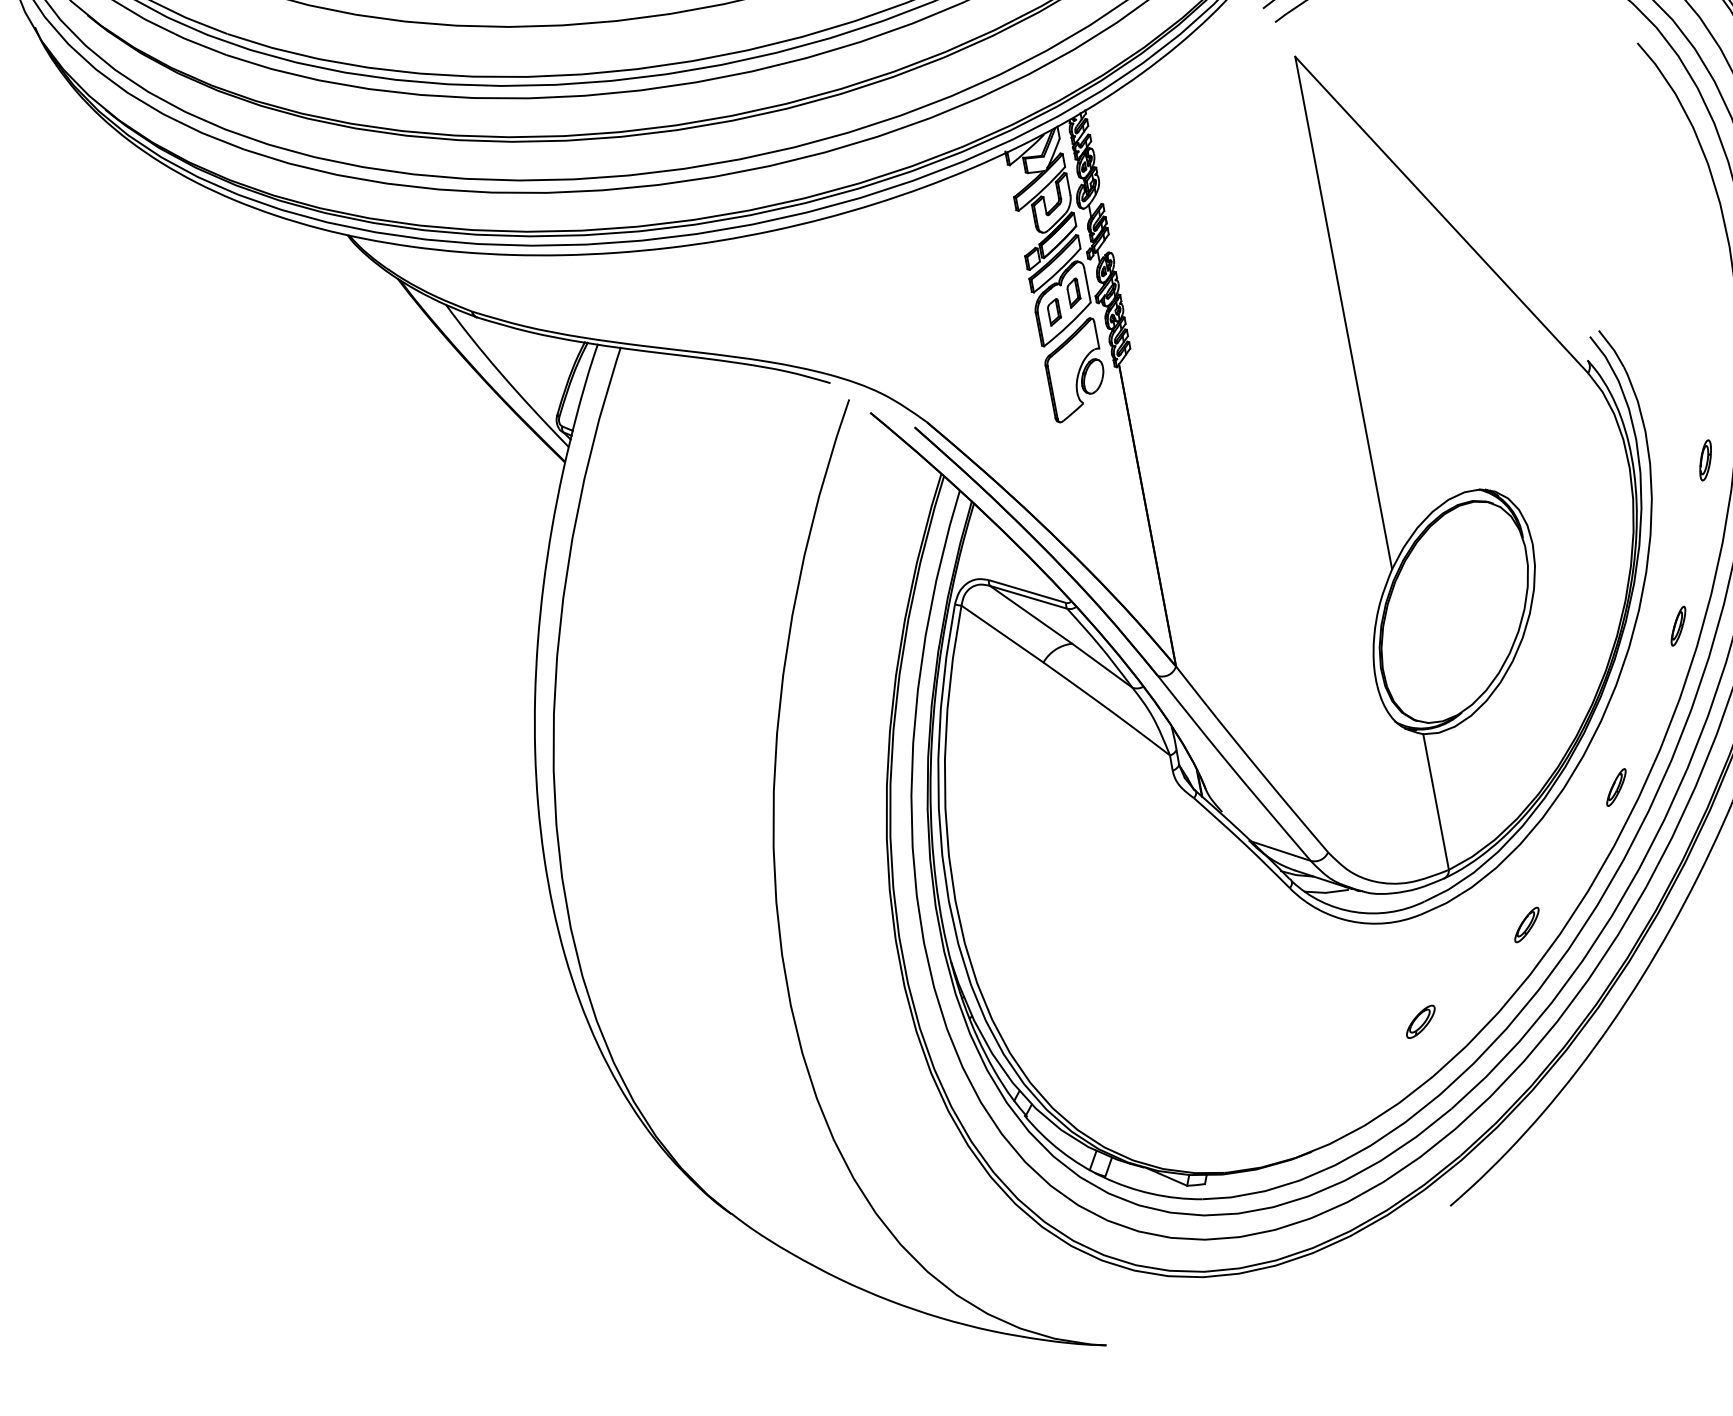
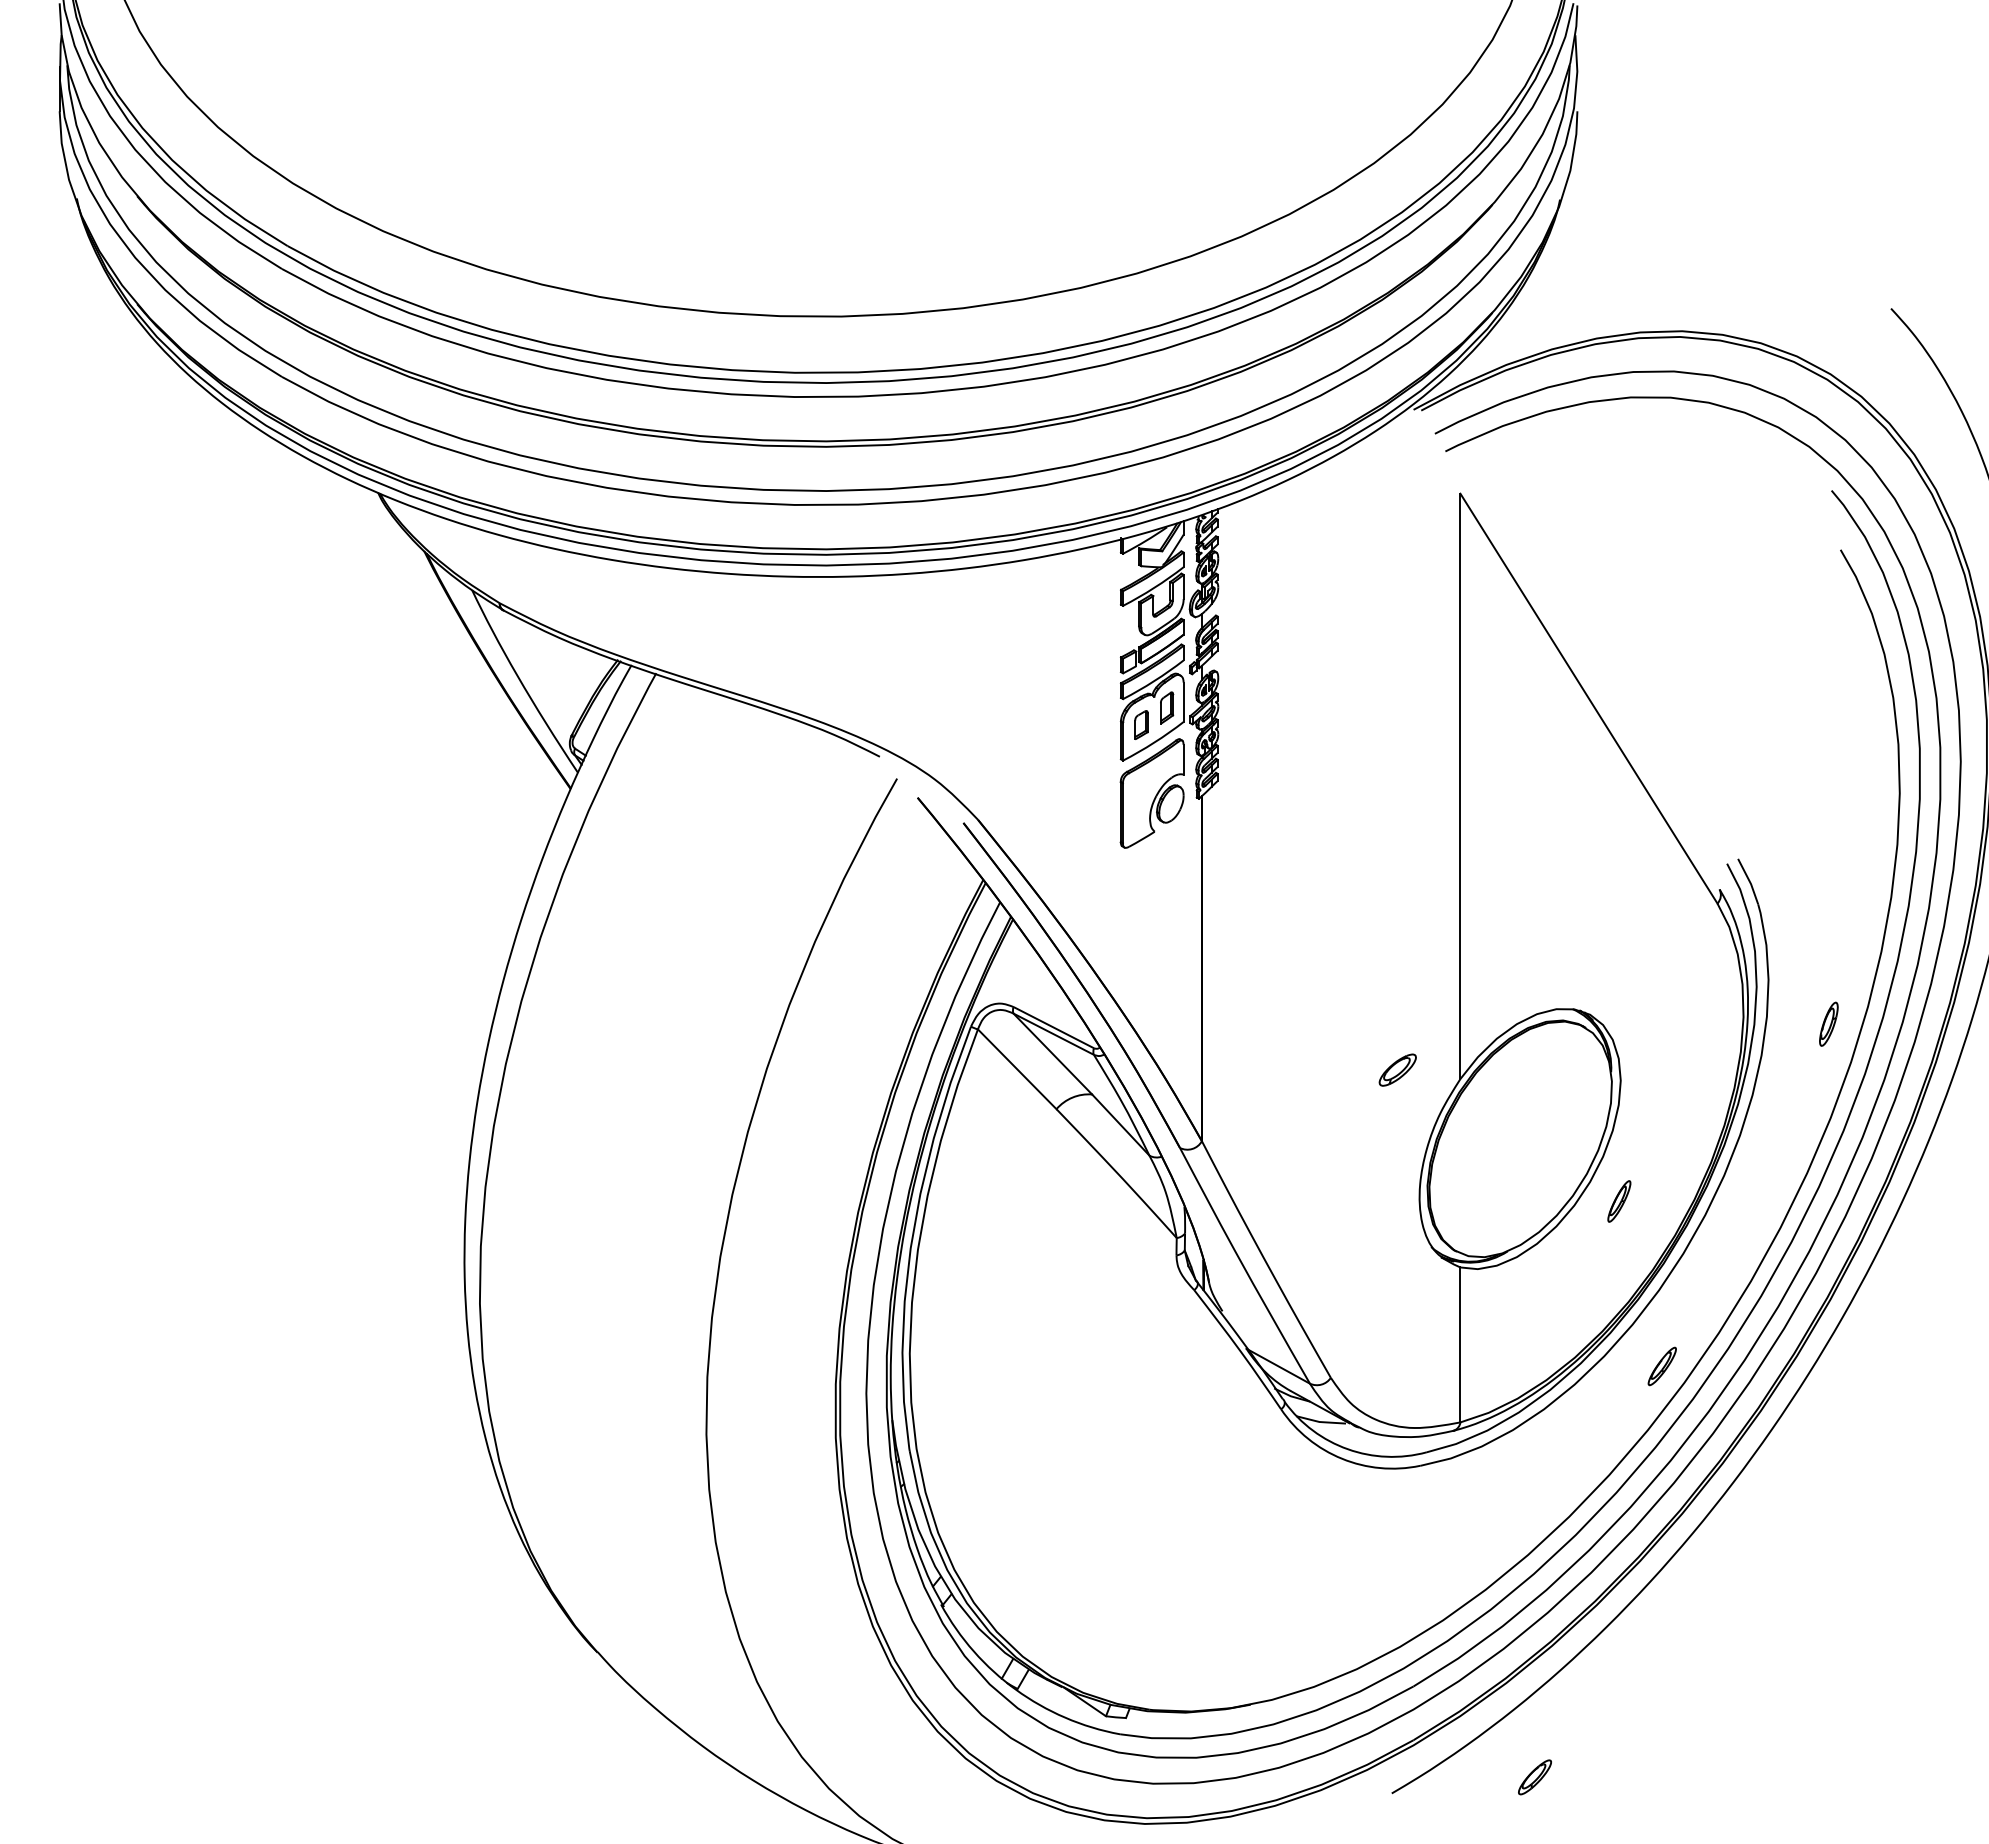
part: (1678, 626) -> (1619, 1201), moved
part: (1526, 925) -> (1534, 1777), moved
part: (1420, 1021) -> (1397, 1069), moved

